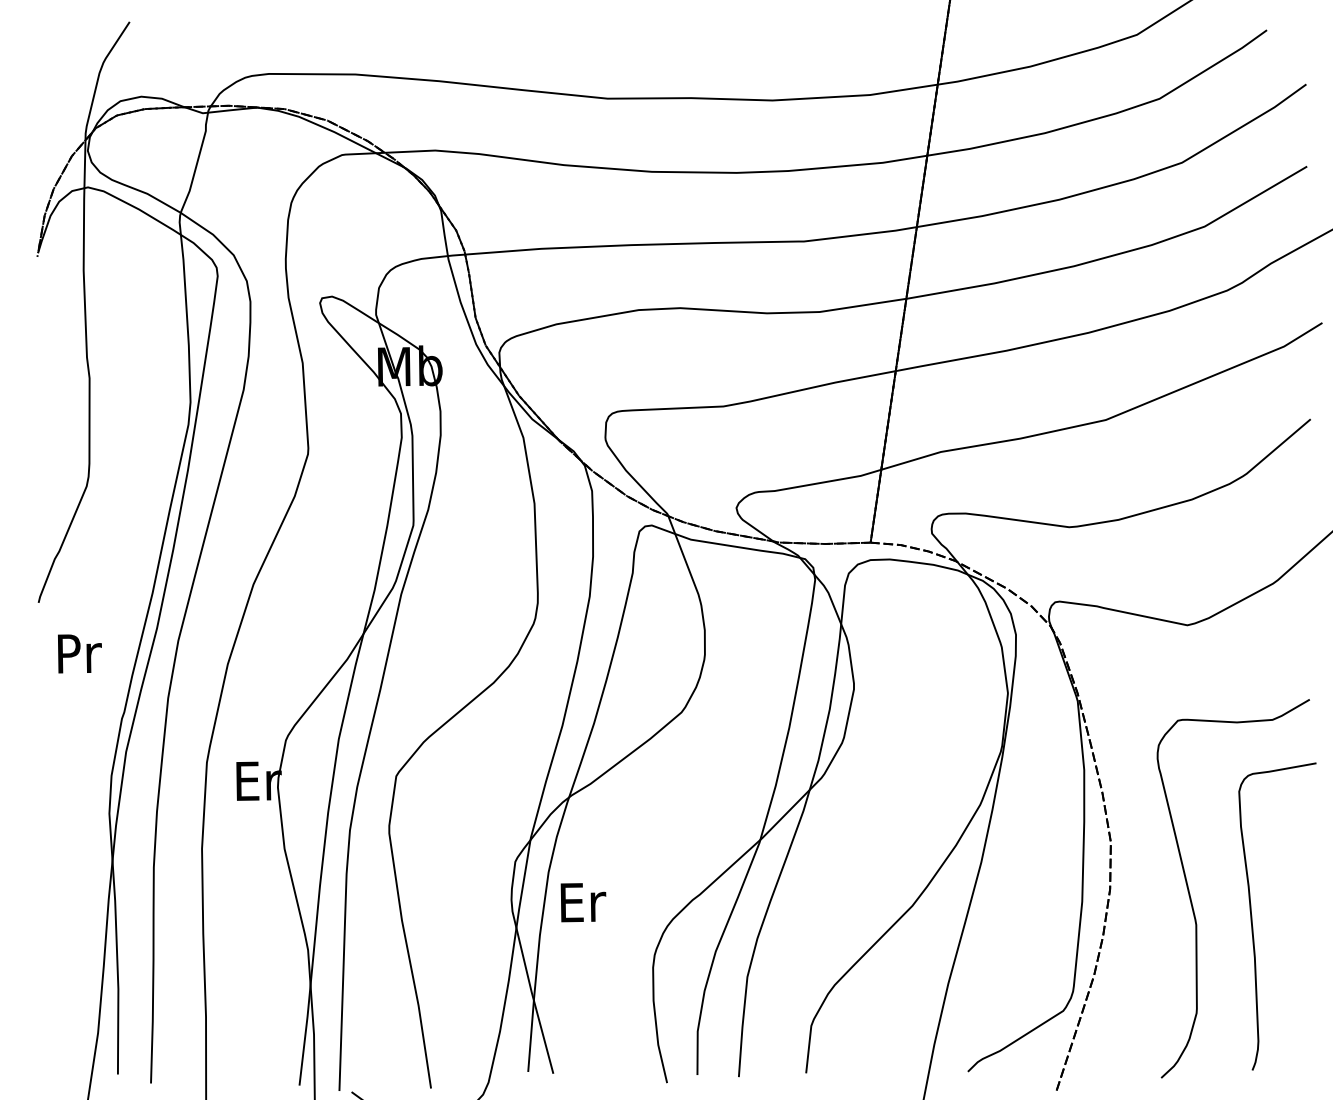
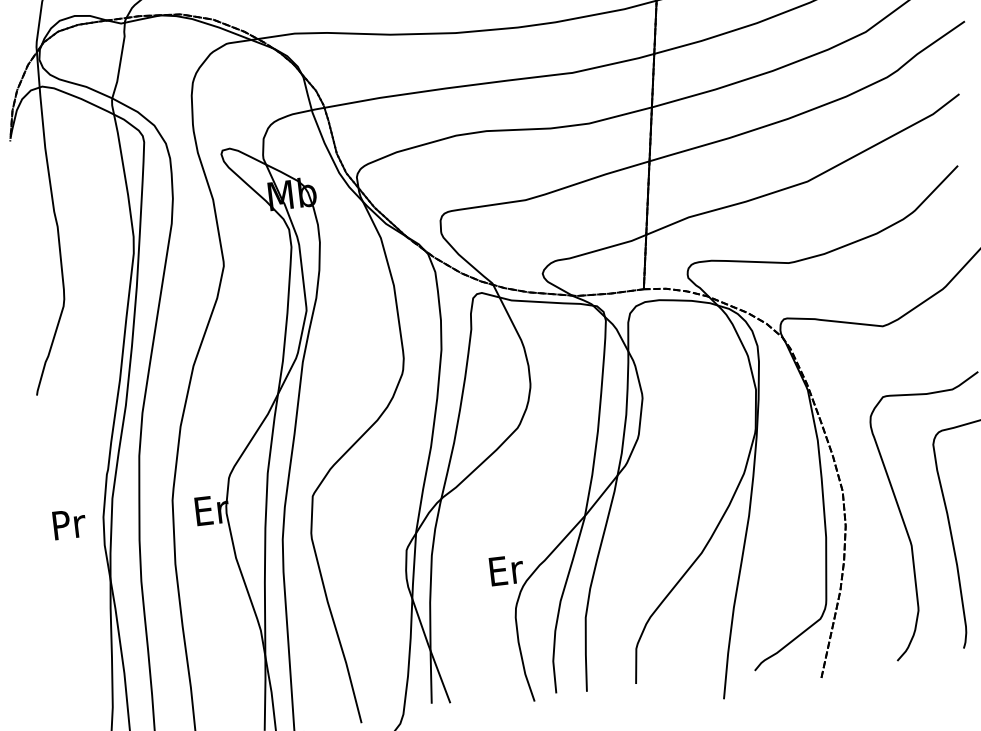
text: (79, 653) -> (69, 524), moved
text: (583, 902) -> (506, 570), moved

